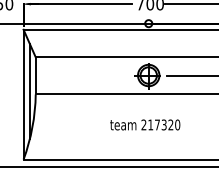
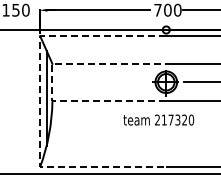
line: (35, 75) -> (52, 82), solid -> dashed
line: (23, 95) -> (40, 102), solid -> dashed
text: (144, 124) -> (158, 119), moved

